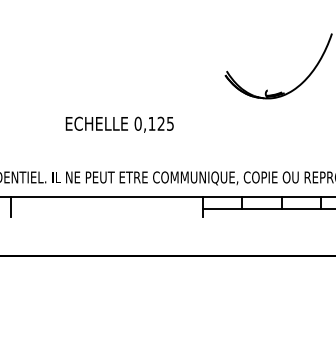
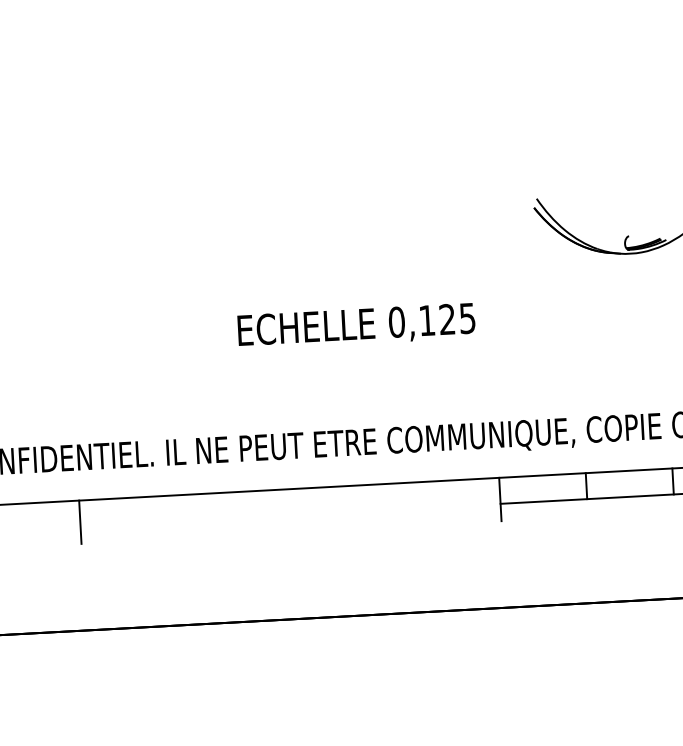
text: (119, 124) -> (355, 325), moved

